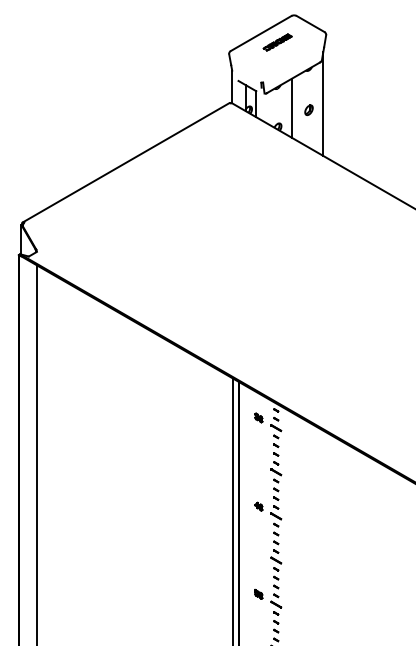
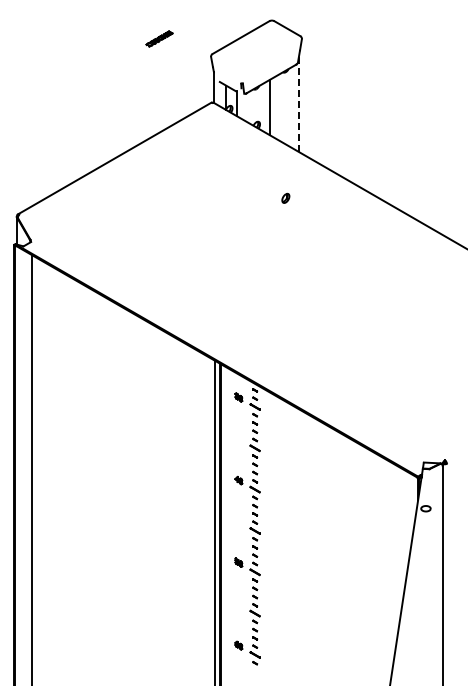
part: (277, 41) -> (159, 38), moved
line: (323, 103) -> (299, 103), solid -> dashed
part: (308, 109) -> (285, 197), moved

